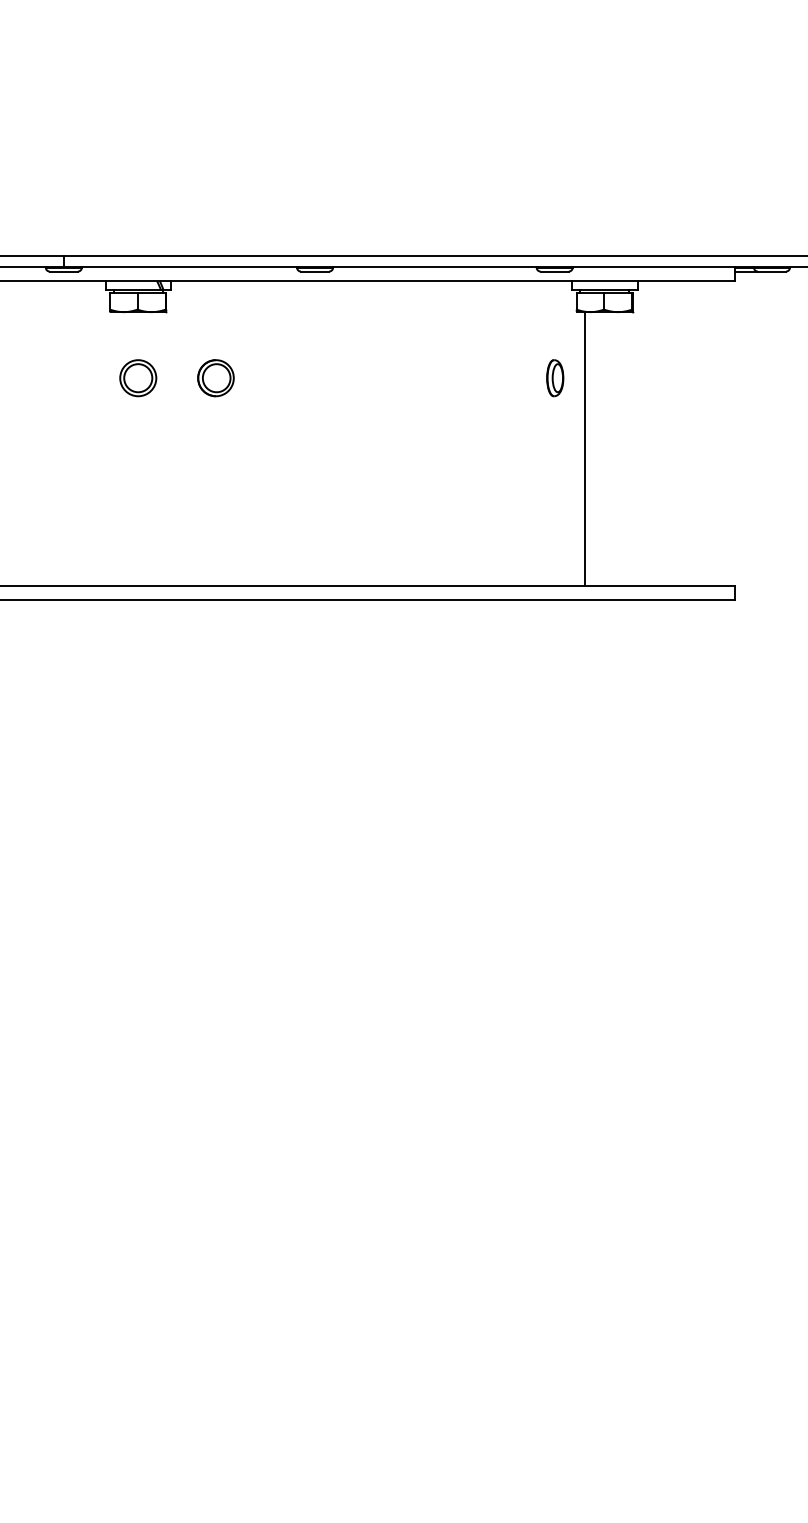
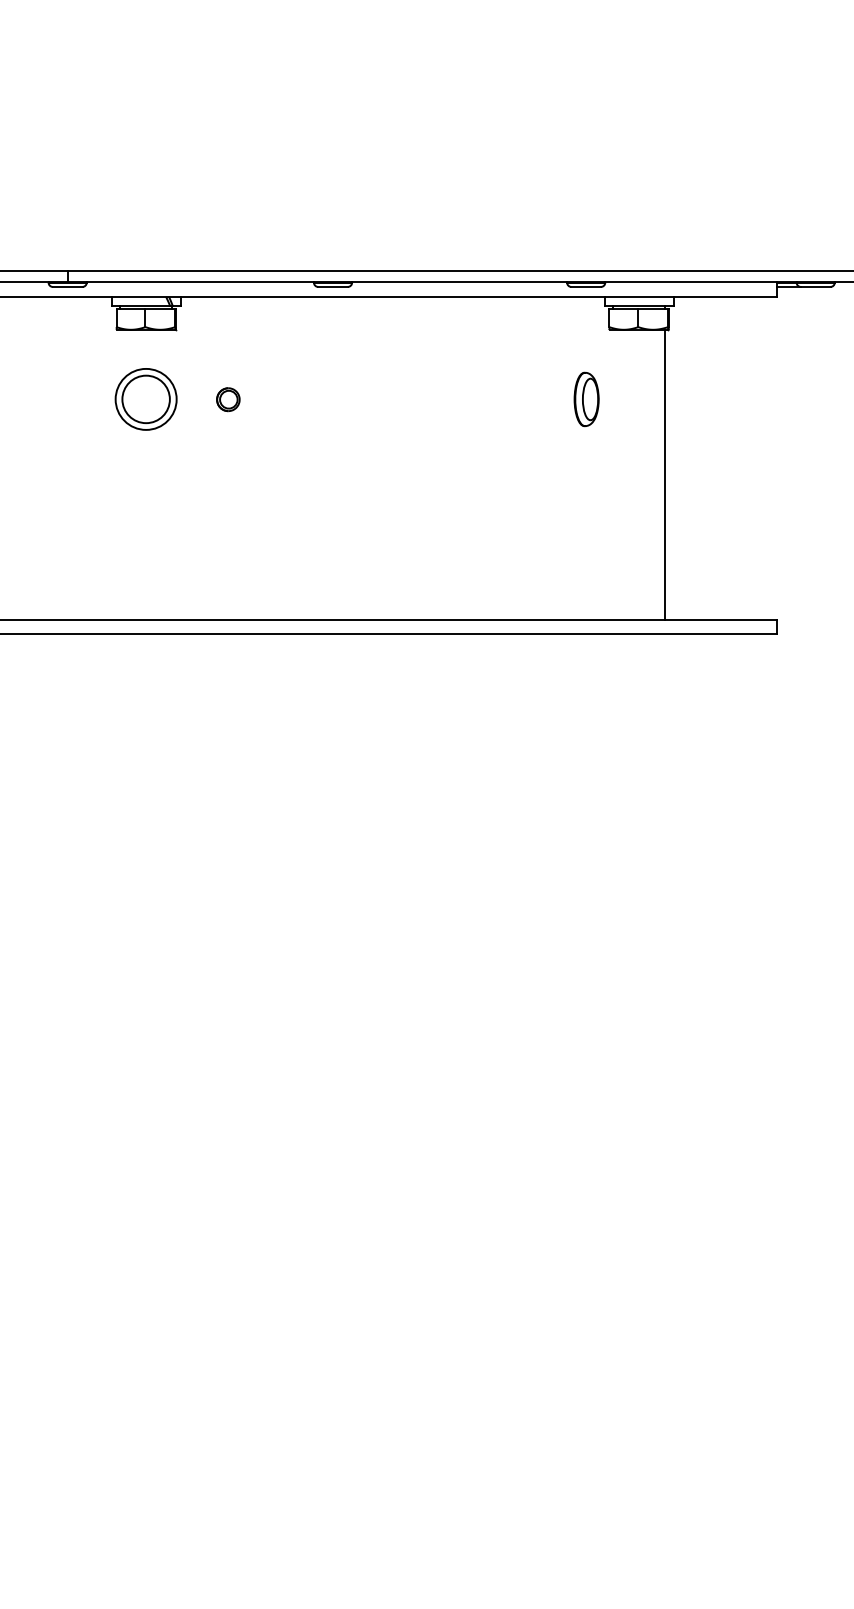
part: (138, 378) -> (146, 399), size x1.6
part: (215, 378) -> (227, 399), size x0.6
part: (555, 378) -> (587, 399), size x1.4
line: (585, 449) -> (665, 474), moved

